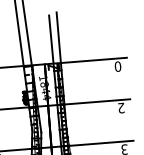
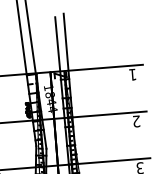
text: (117, 66) -> (132, 74), 0 -> 1

